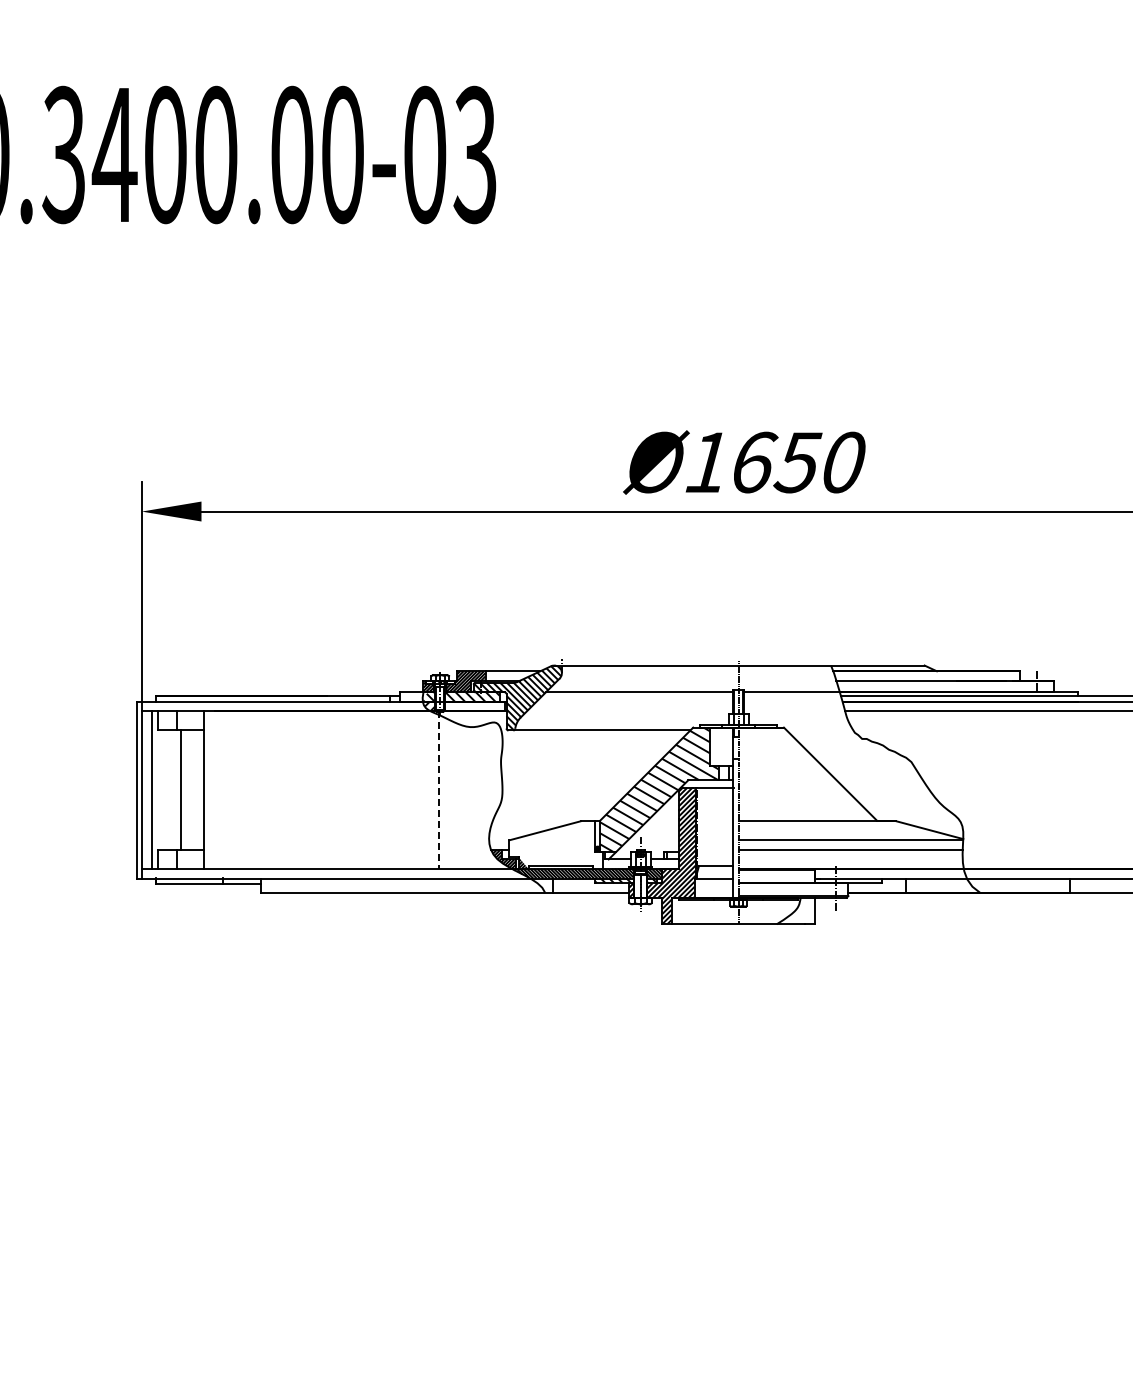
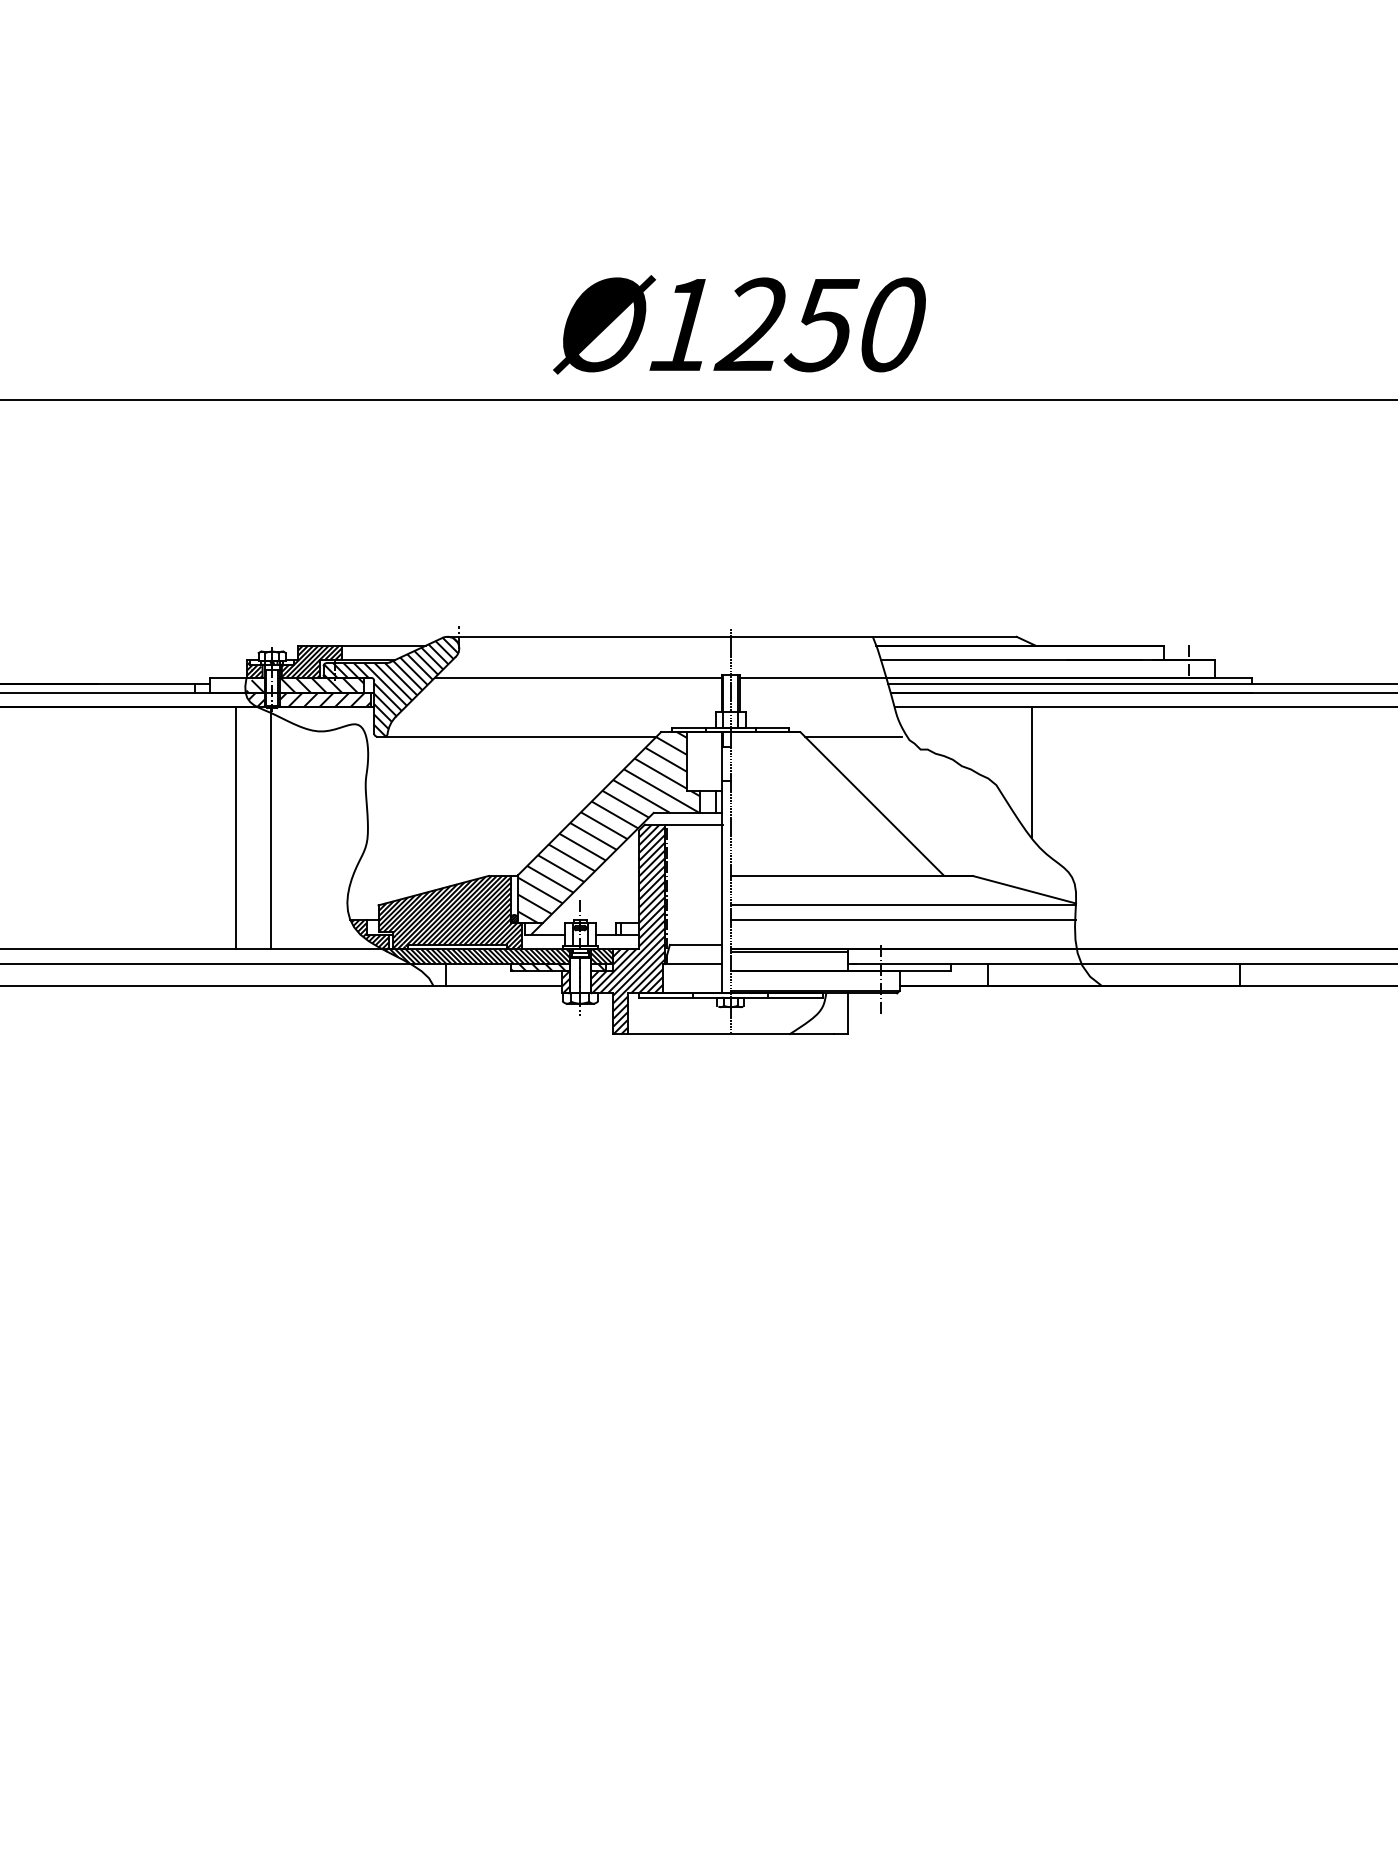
text: (752, 462) -> (752, 324), Ø1650 -> Ø1250
hatch: (474, 706) -> (324, 699), added
line: (818, 730) -> (853, 736), added
line: (934, 753) -> (1031, 771), added
line: (416, 789) -> (235, 827), added
line: (439, 790) -> (271, 828), dashed -> solid
hatch: (555, 844) -> (449, 911), added

